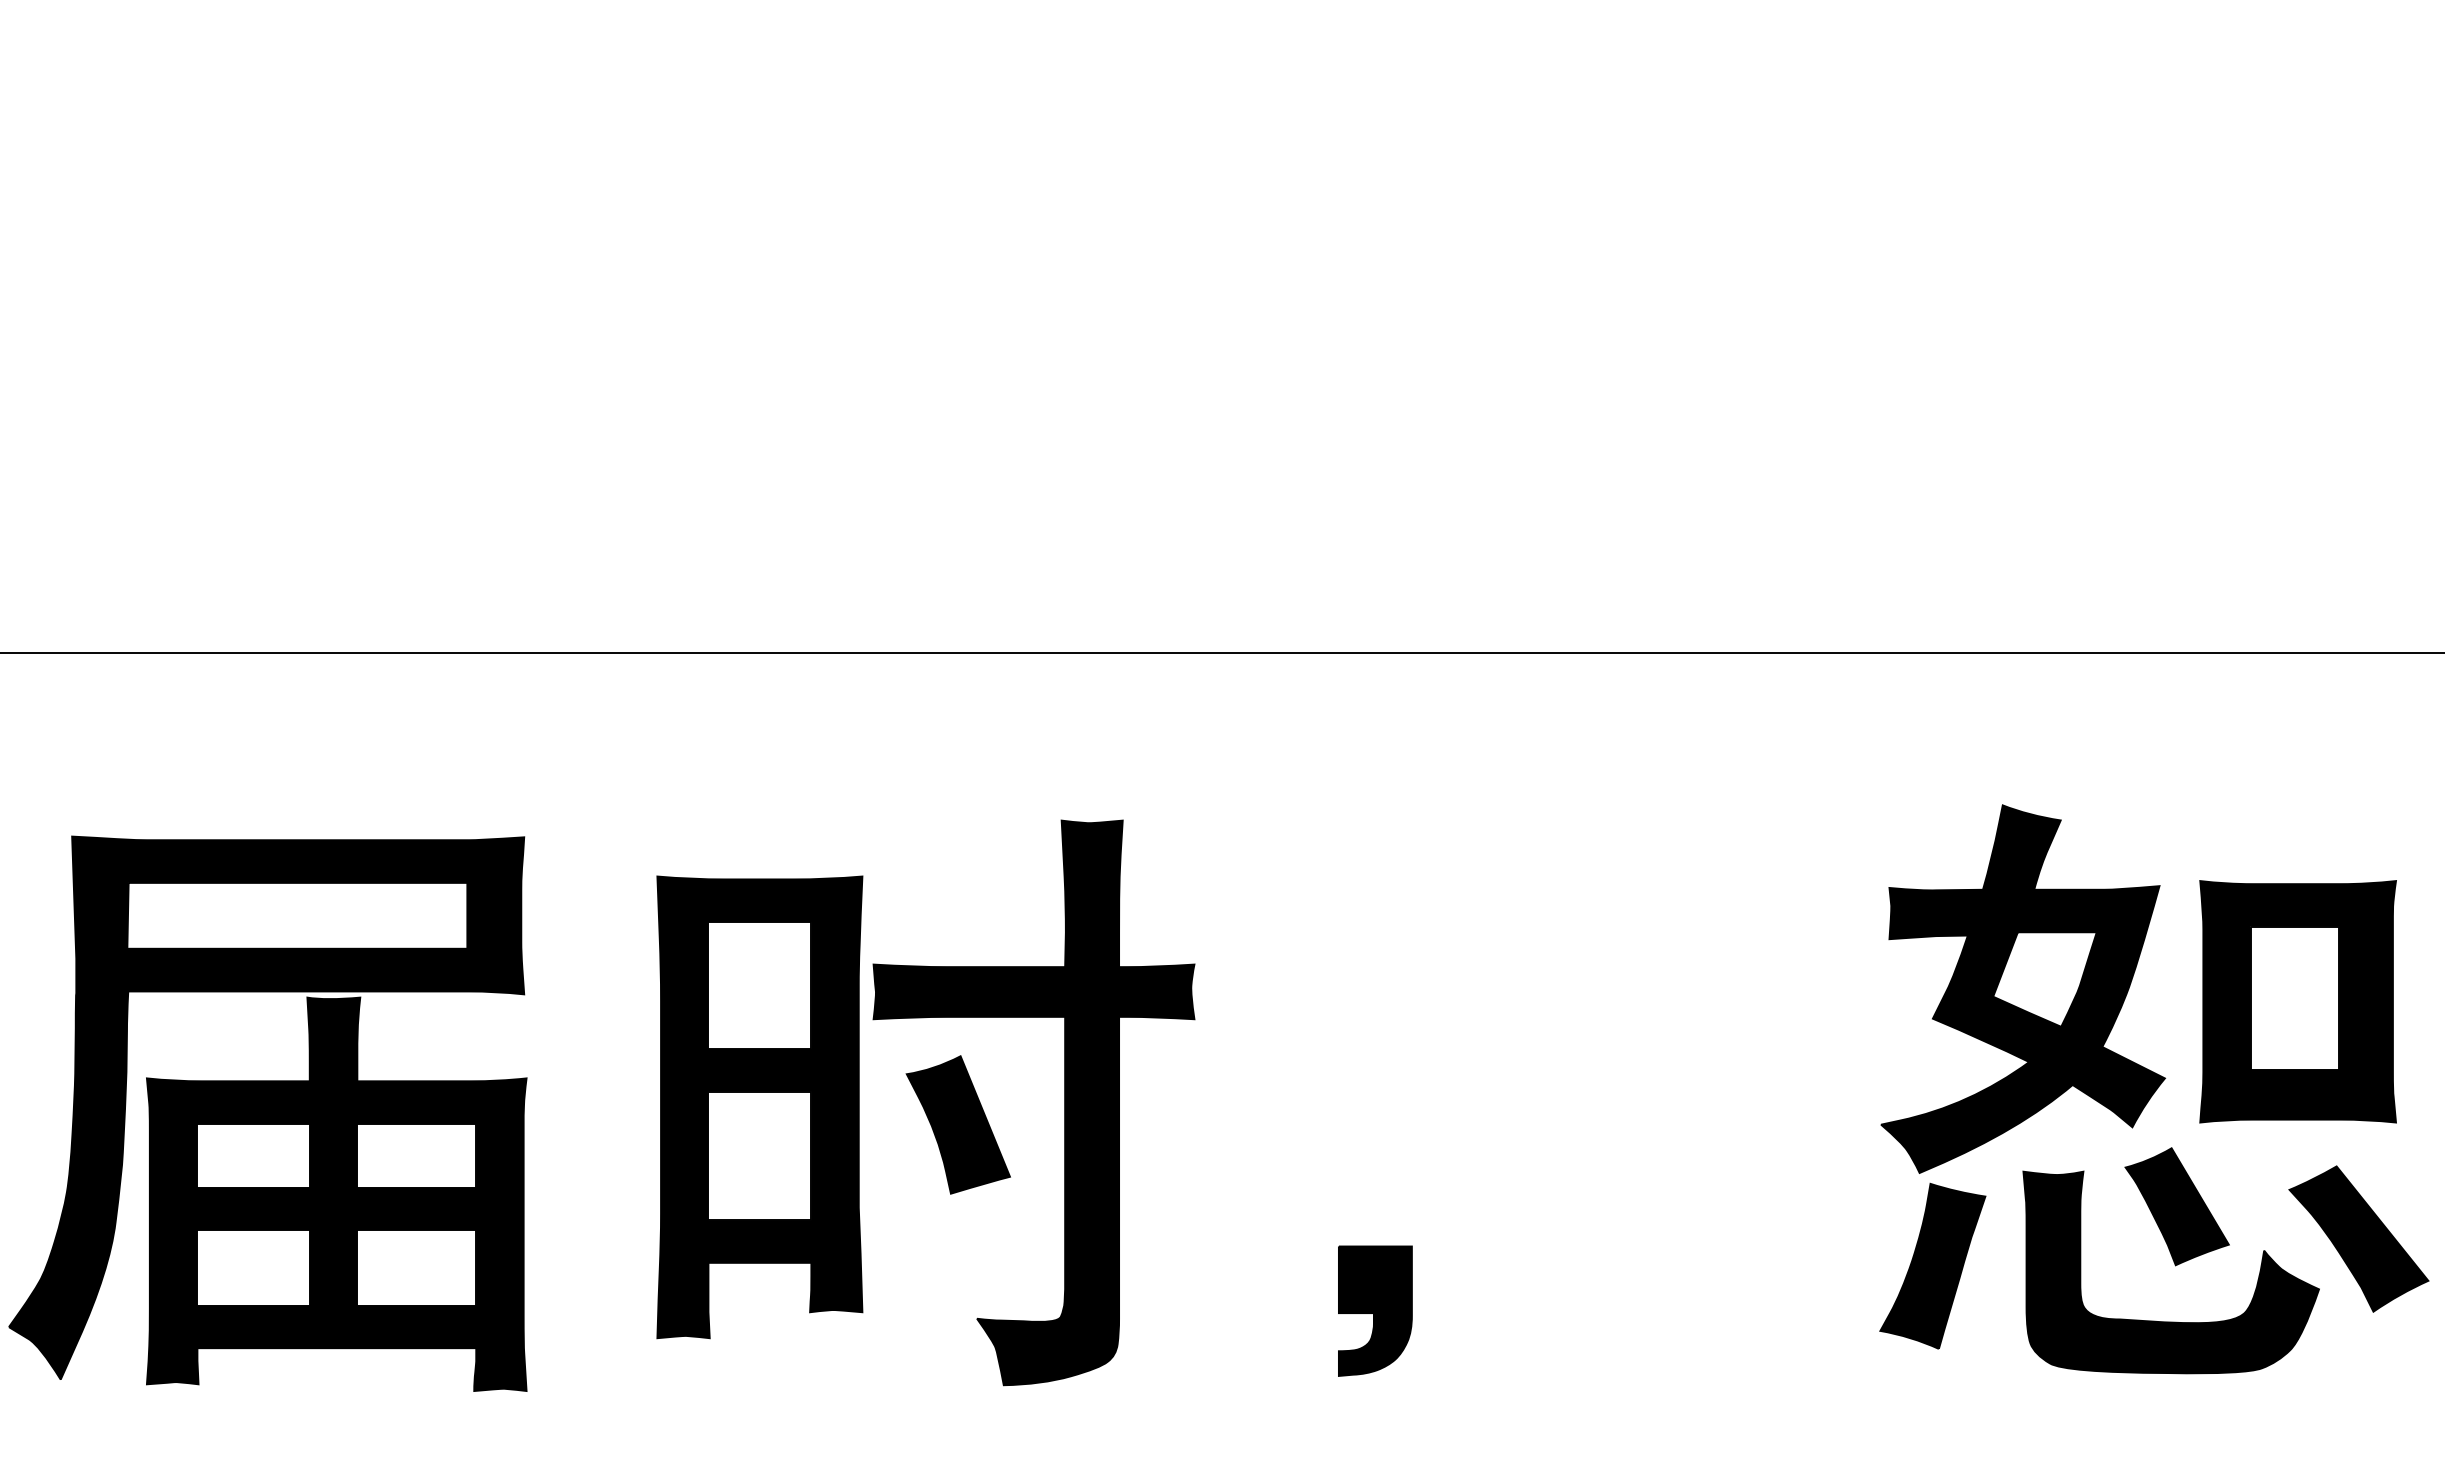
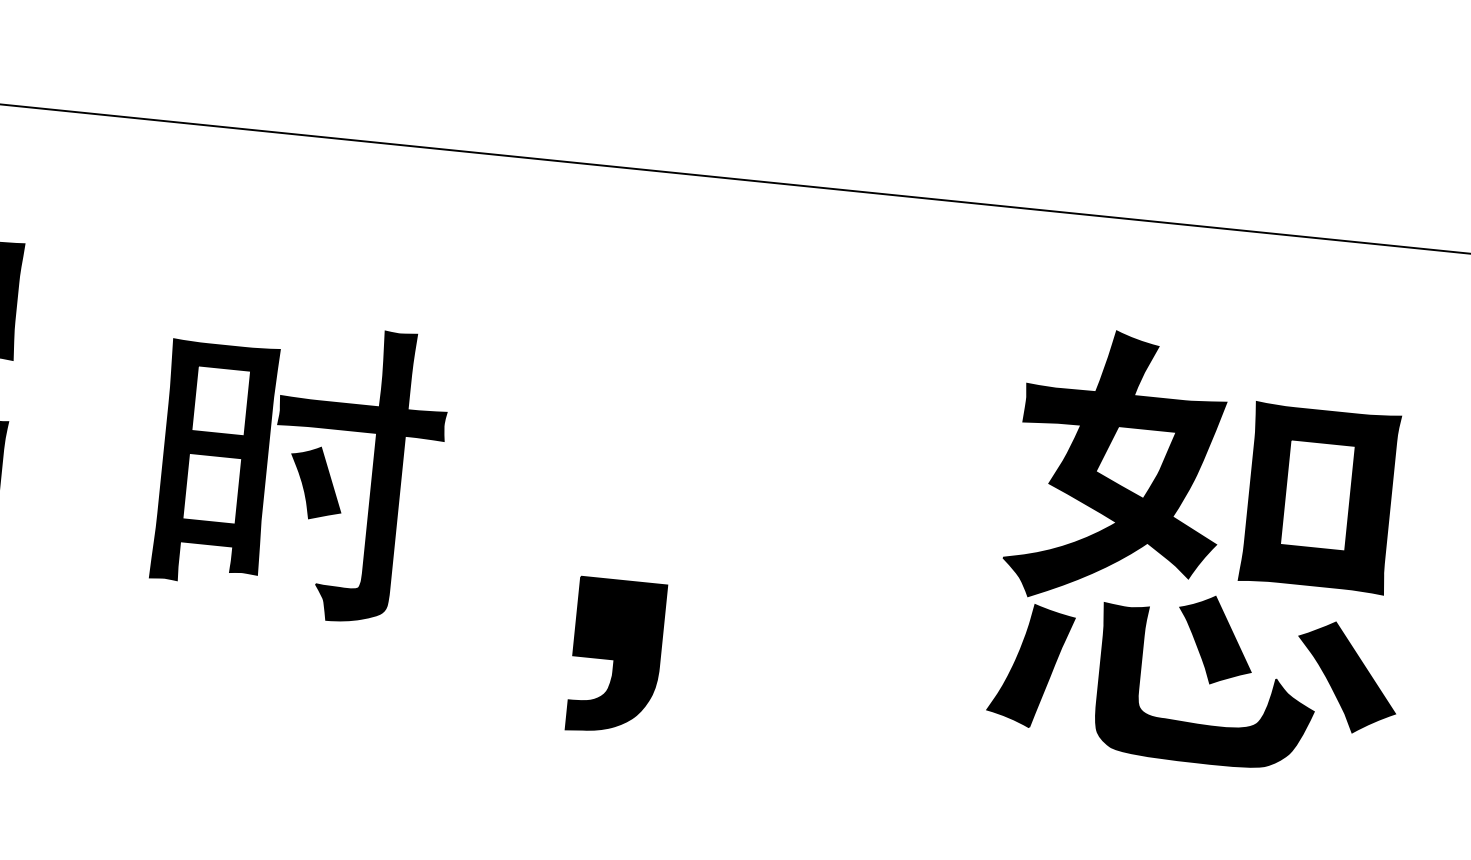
part: (925, 1102) -> (300, 469), size x0.7
part: (1375, 1310) -> (616, 656), size x1.6

